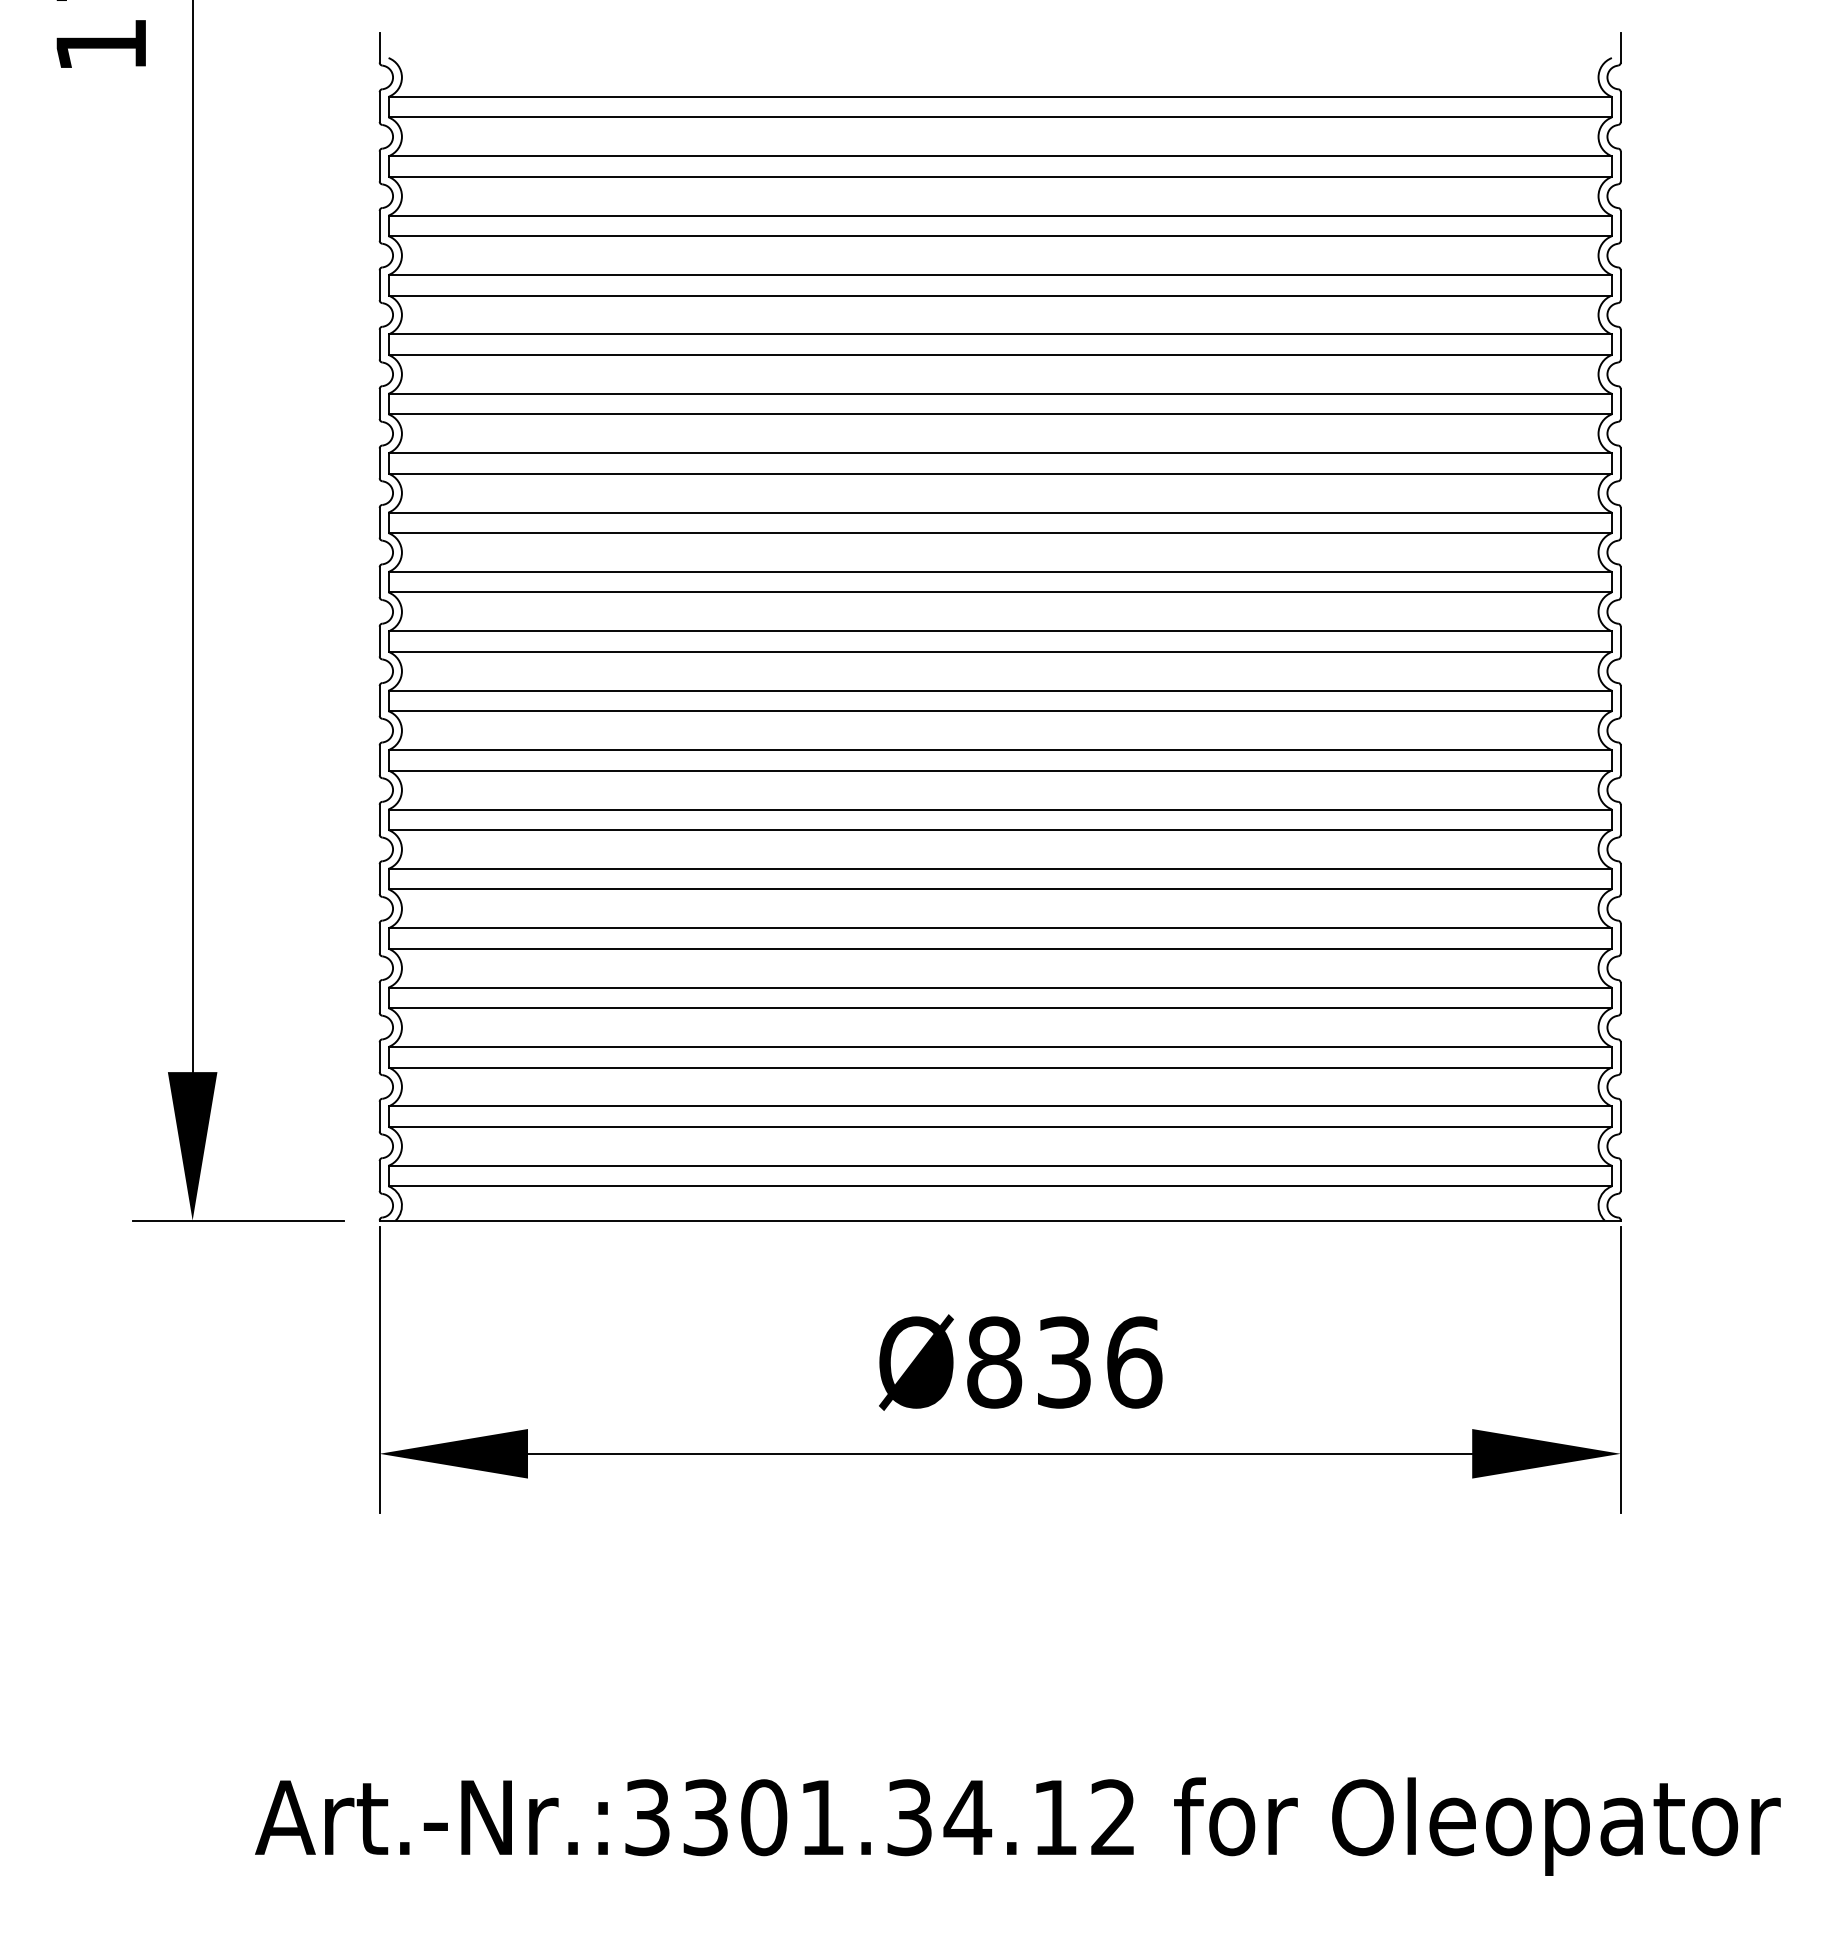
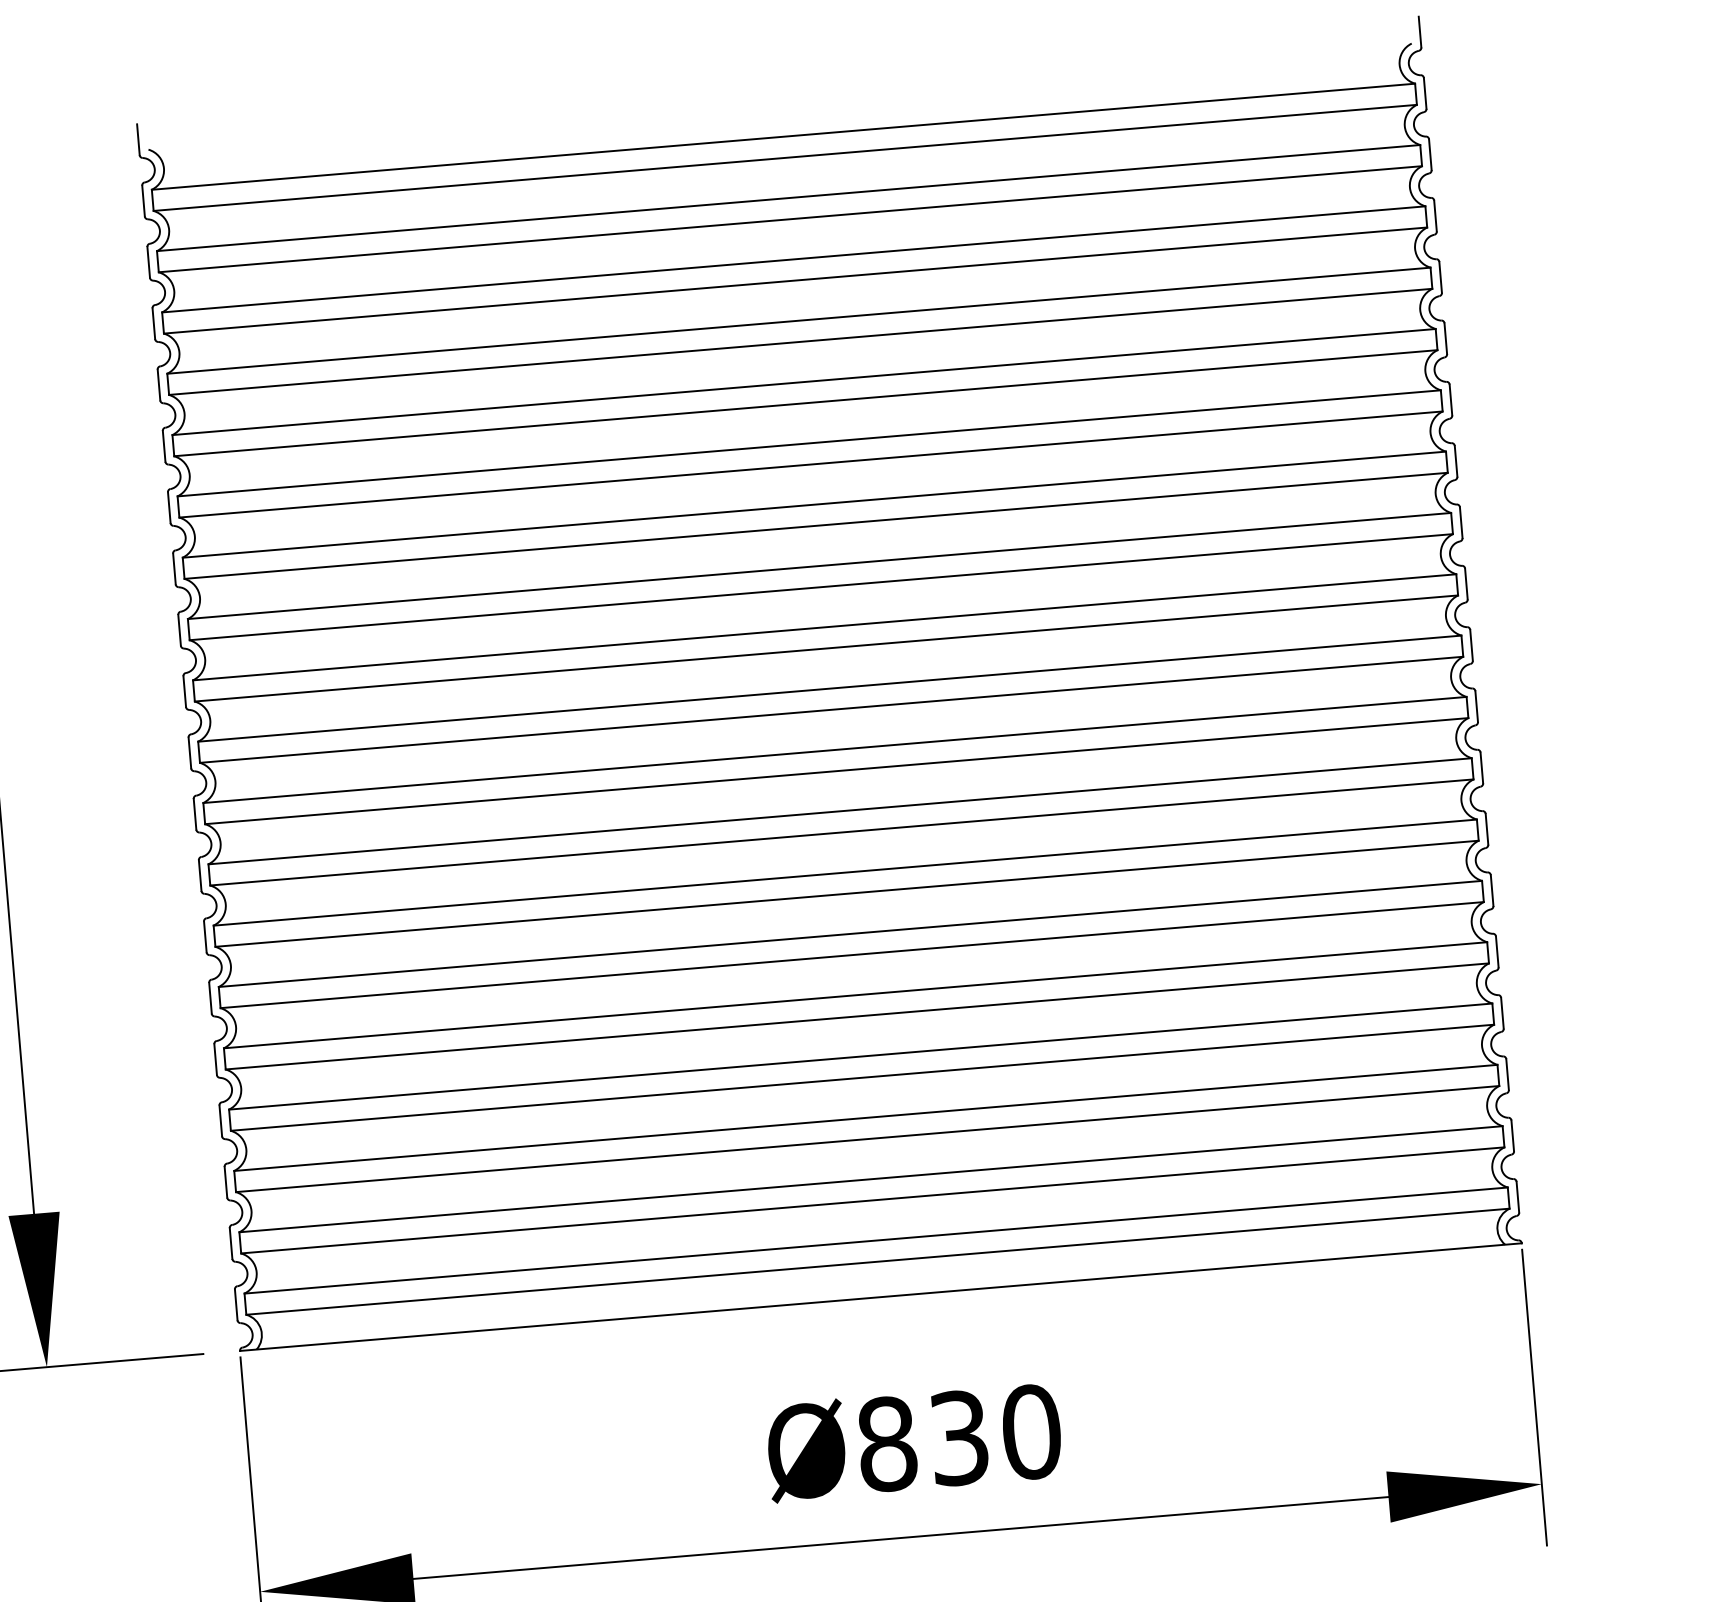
text: (1134, 1362) -> (1031, 1432), Ø836 -> Ø830

